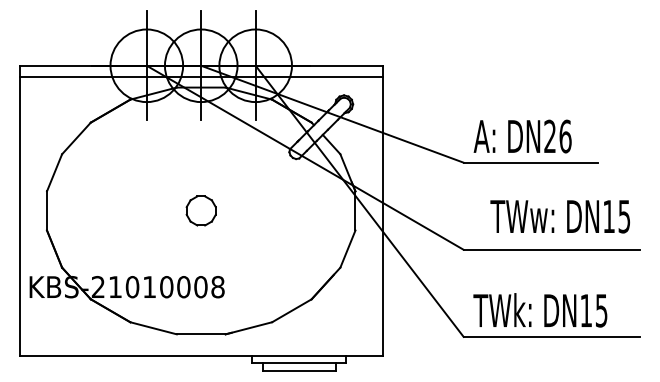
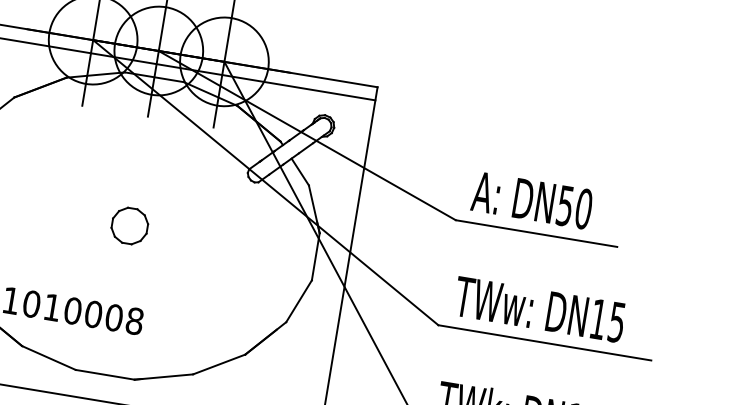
text: (557, 136) -> (574, 207), DN26 -> DN50
text: (559, 216) -> (538, 309), moved

